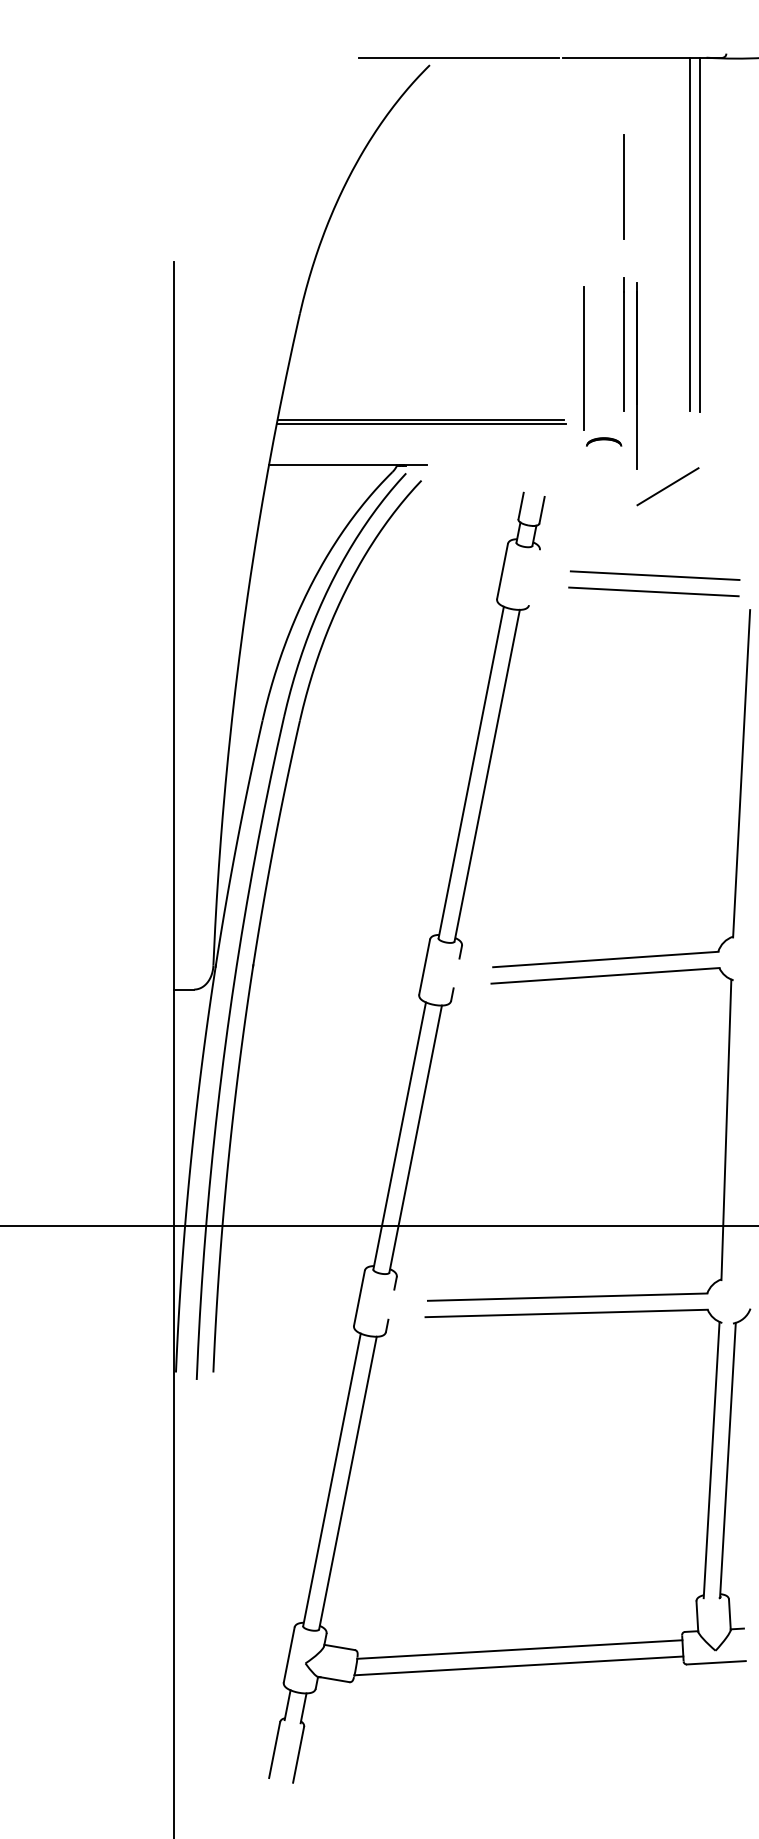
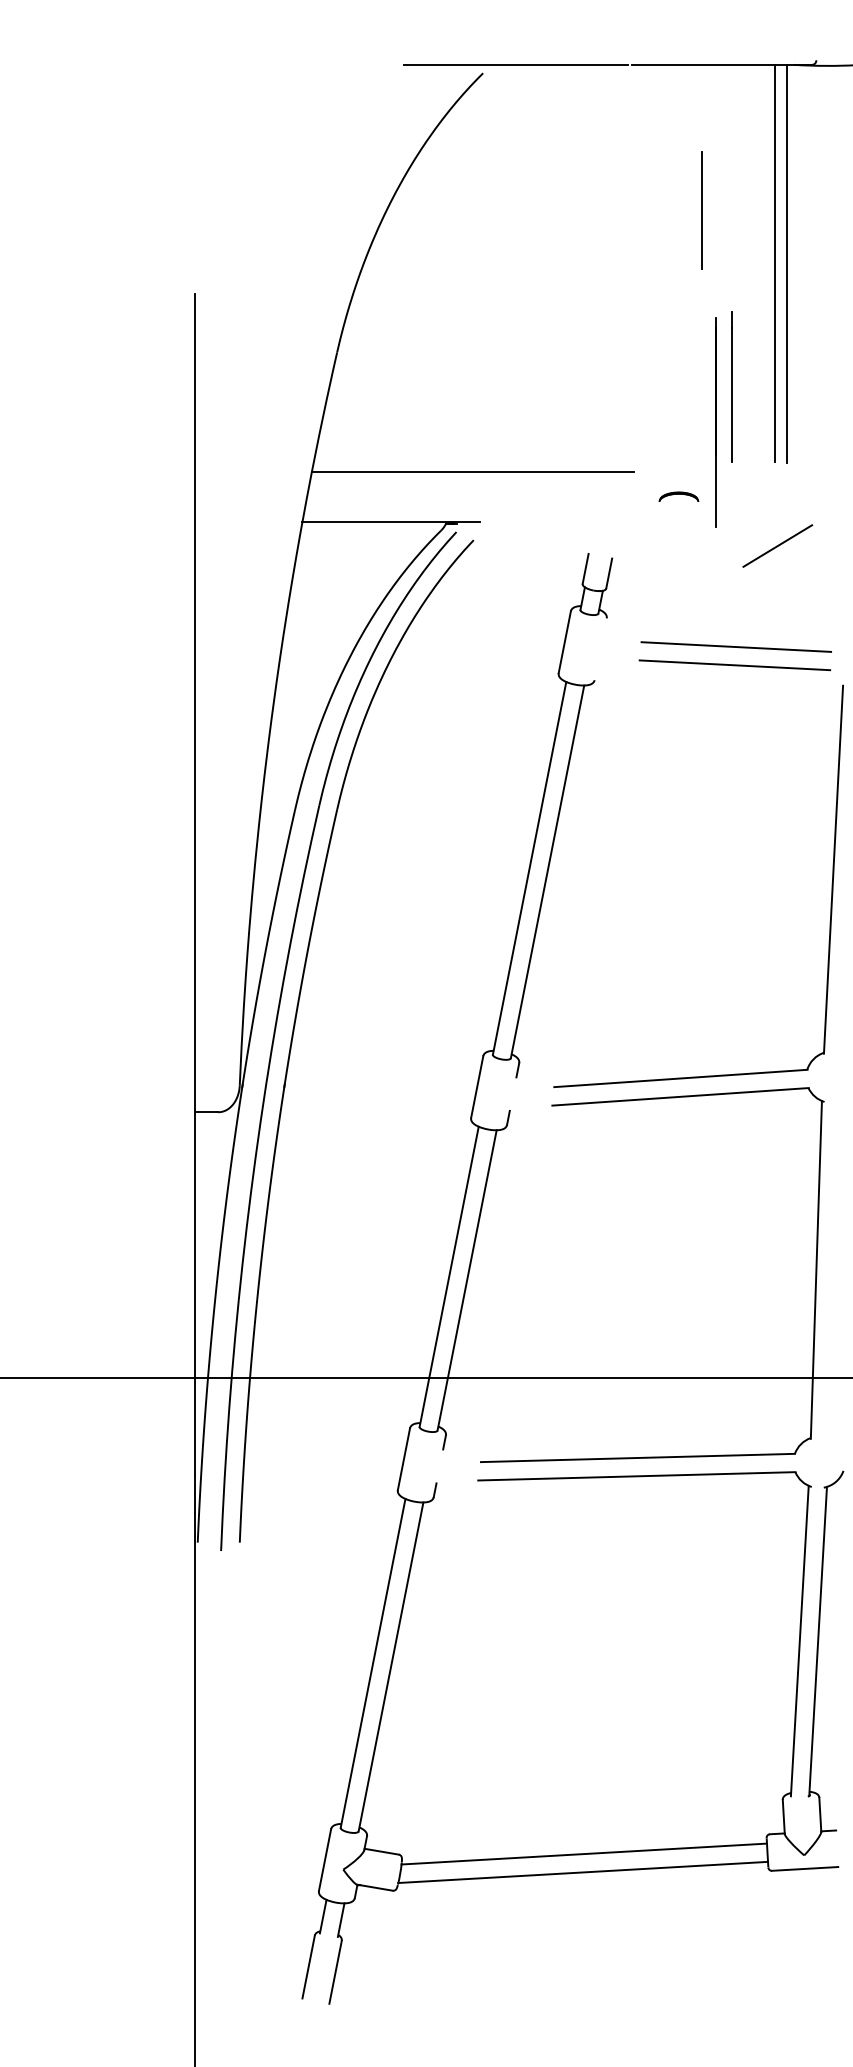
line: (624, 343) -> (731, 386), moved
line: (584, 358) -> (656, 402), removed
line: (421, 423) -> (473, 476), removed
line: (667, 486) -> (777, 545), moved

